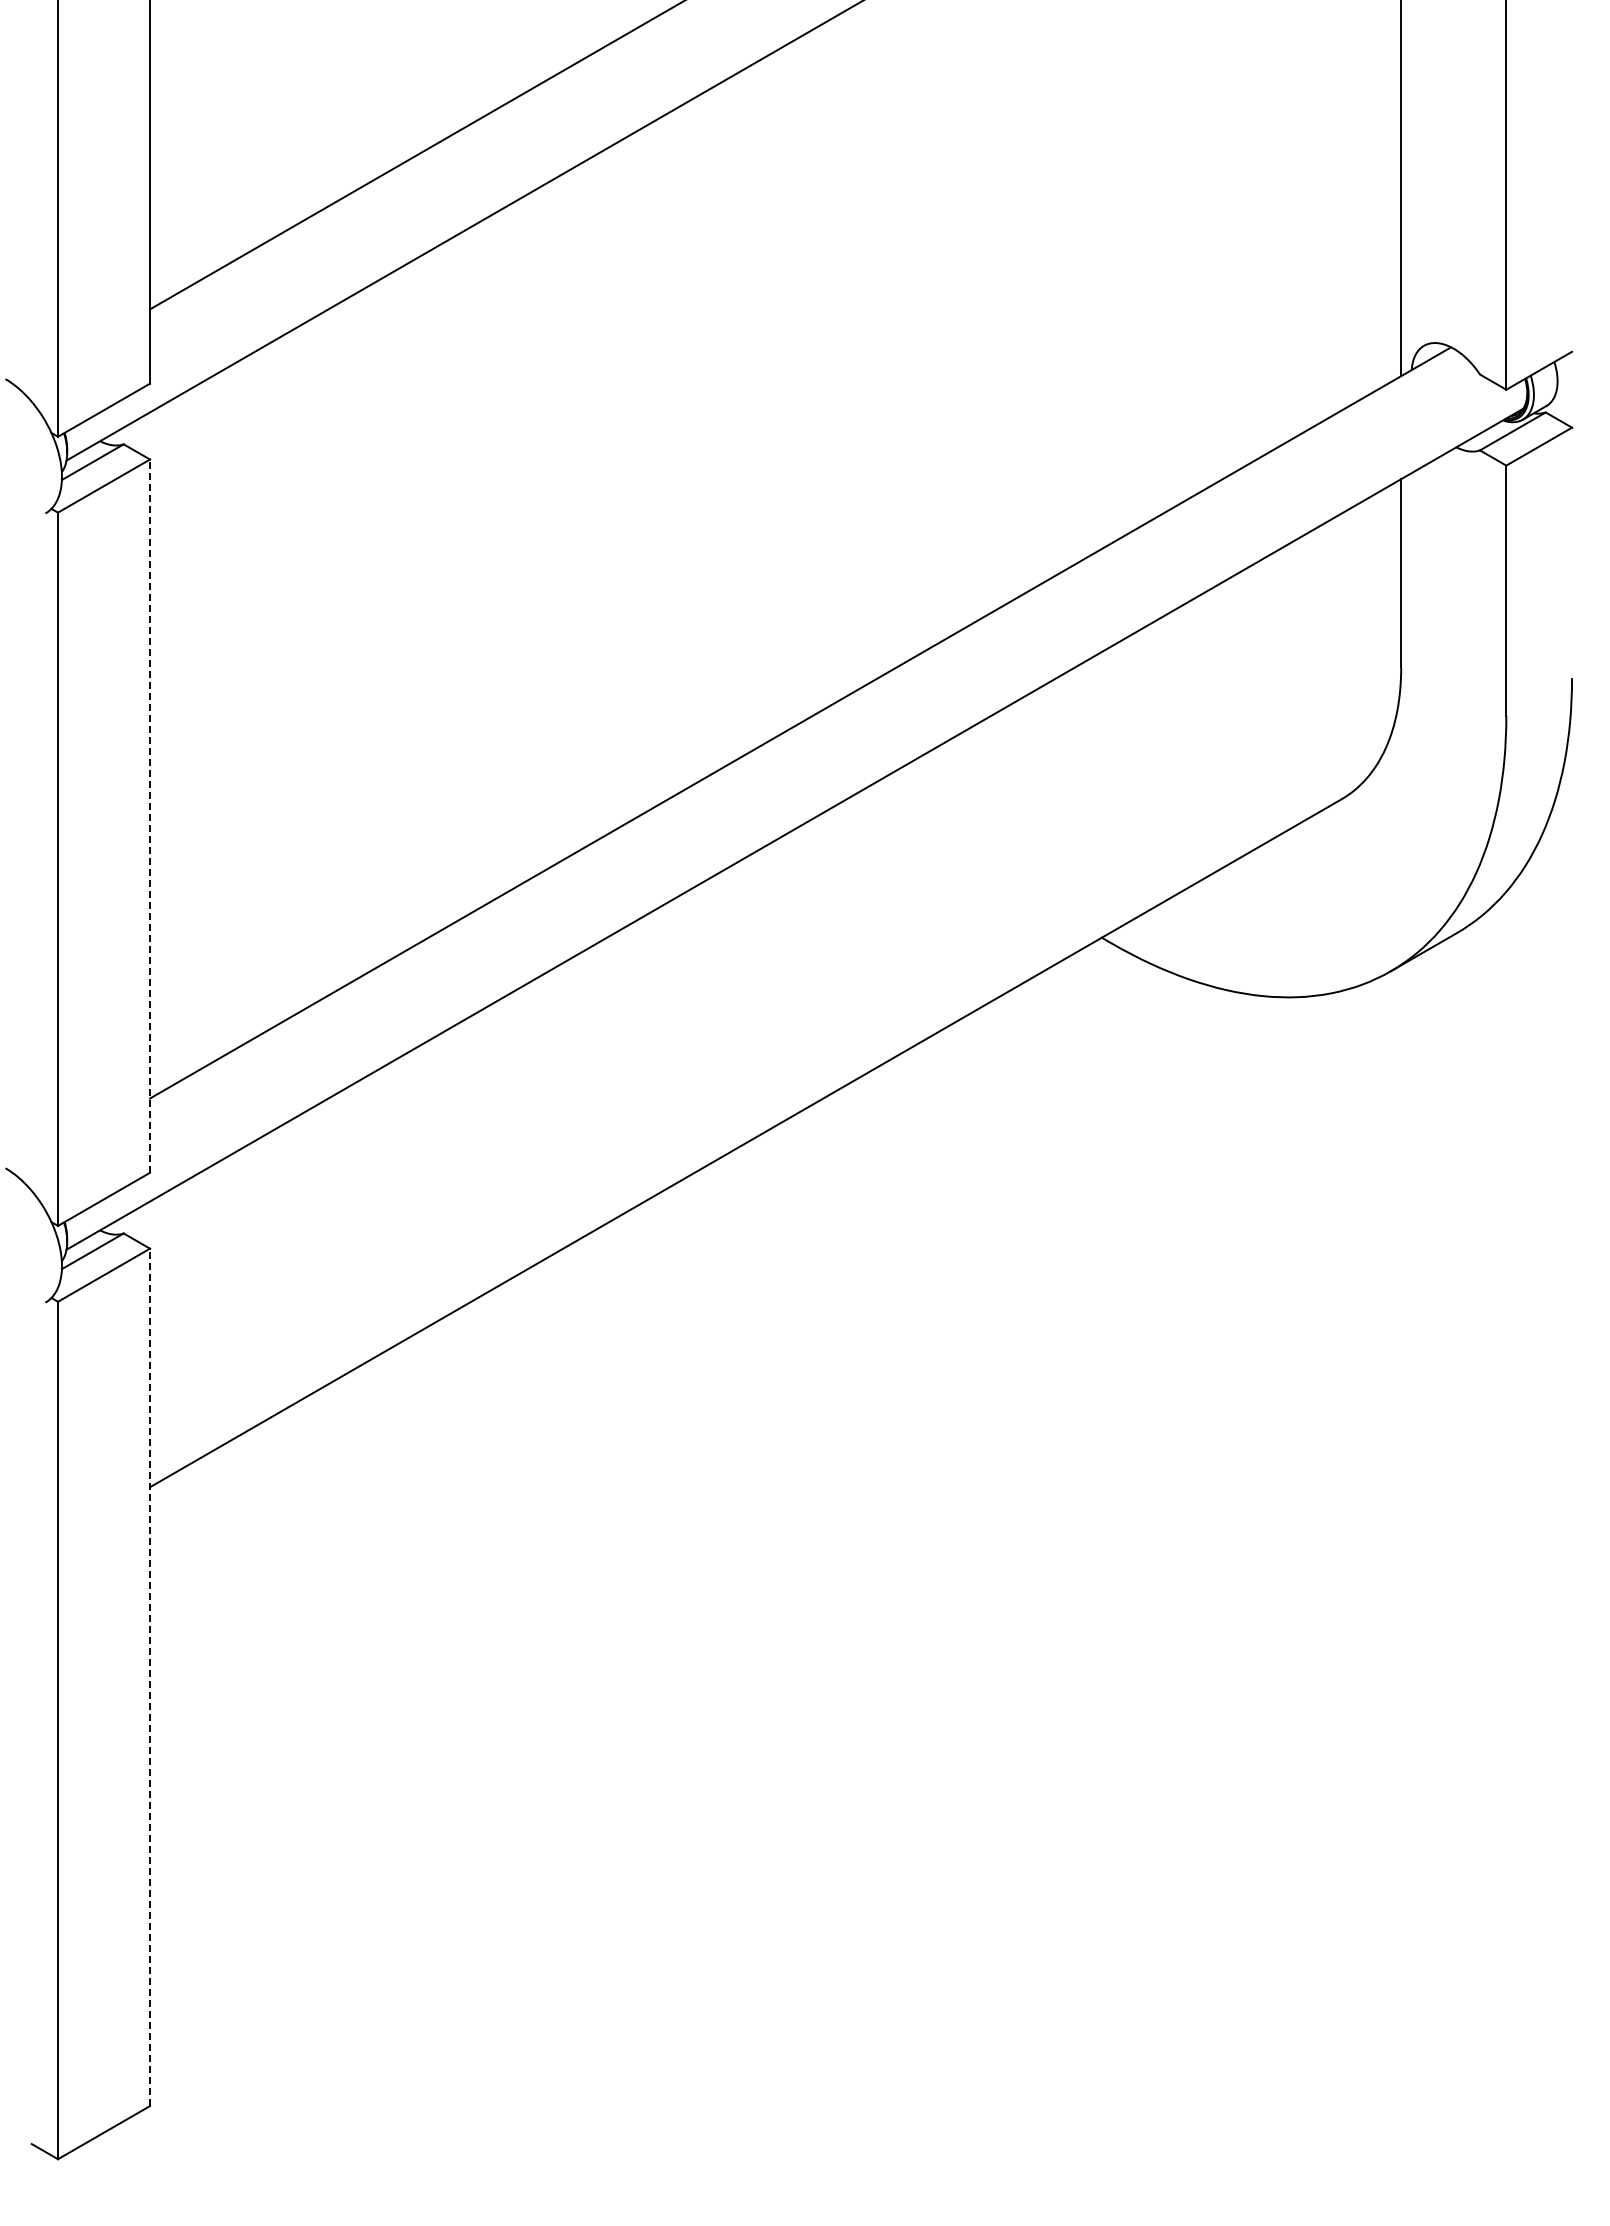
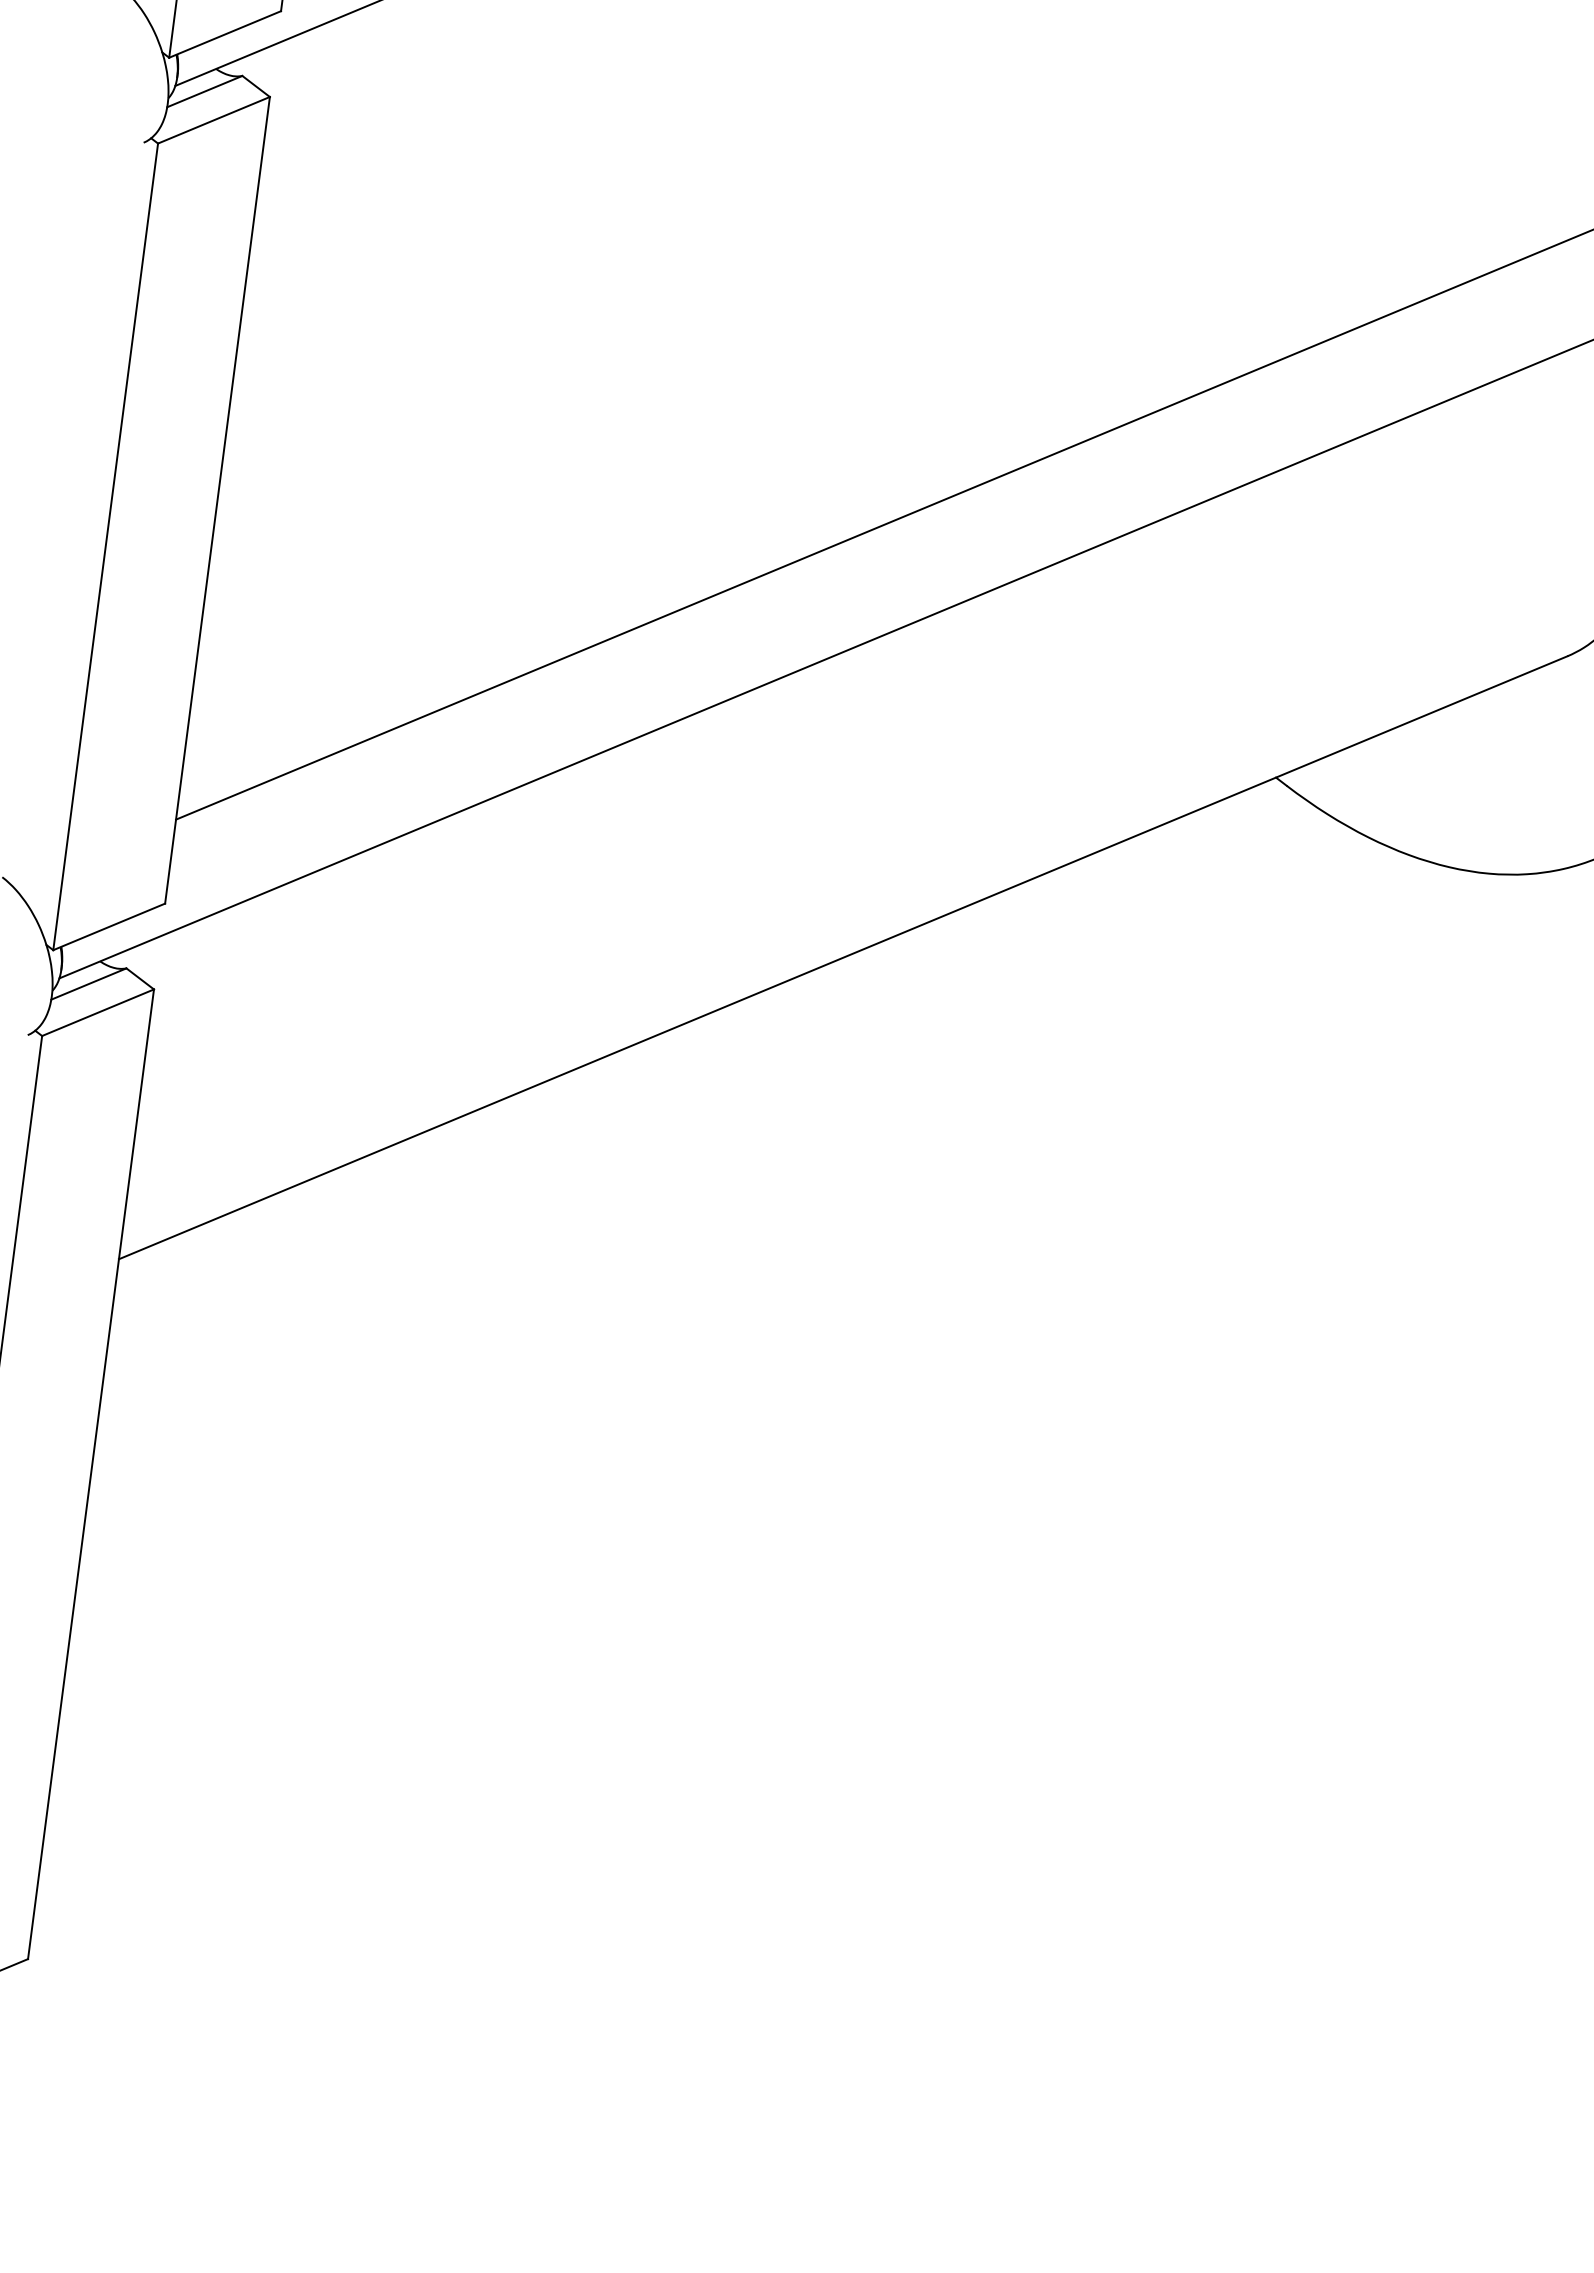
line: (150, 816) -> (217, 500), dashed -> solid
line: (150, 1677) -> (91, 1474), dashed -> solid

